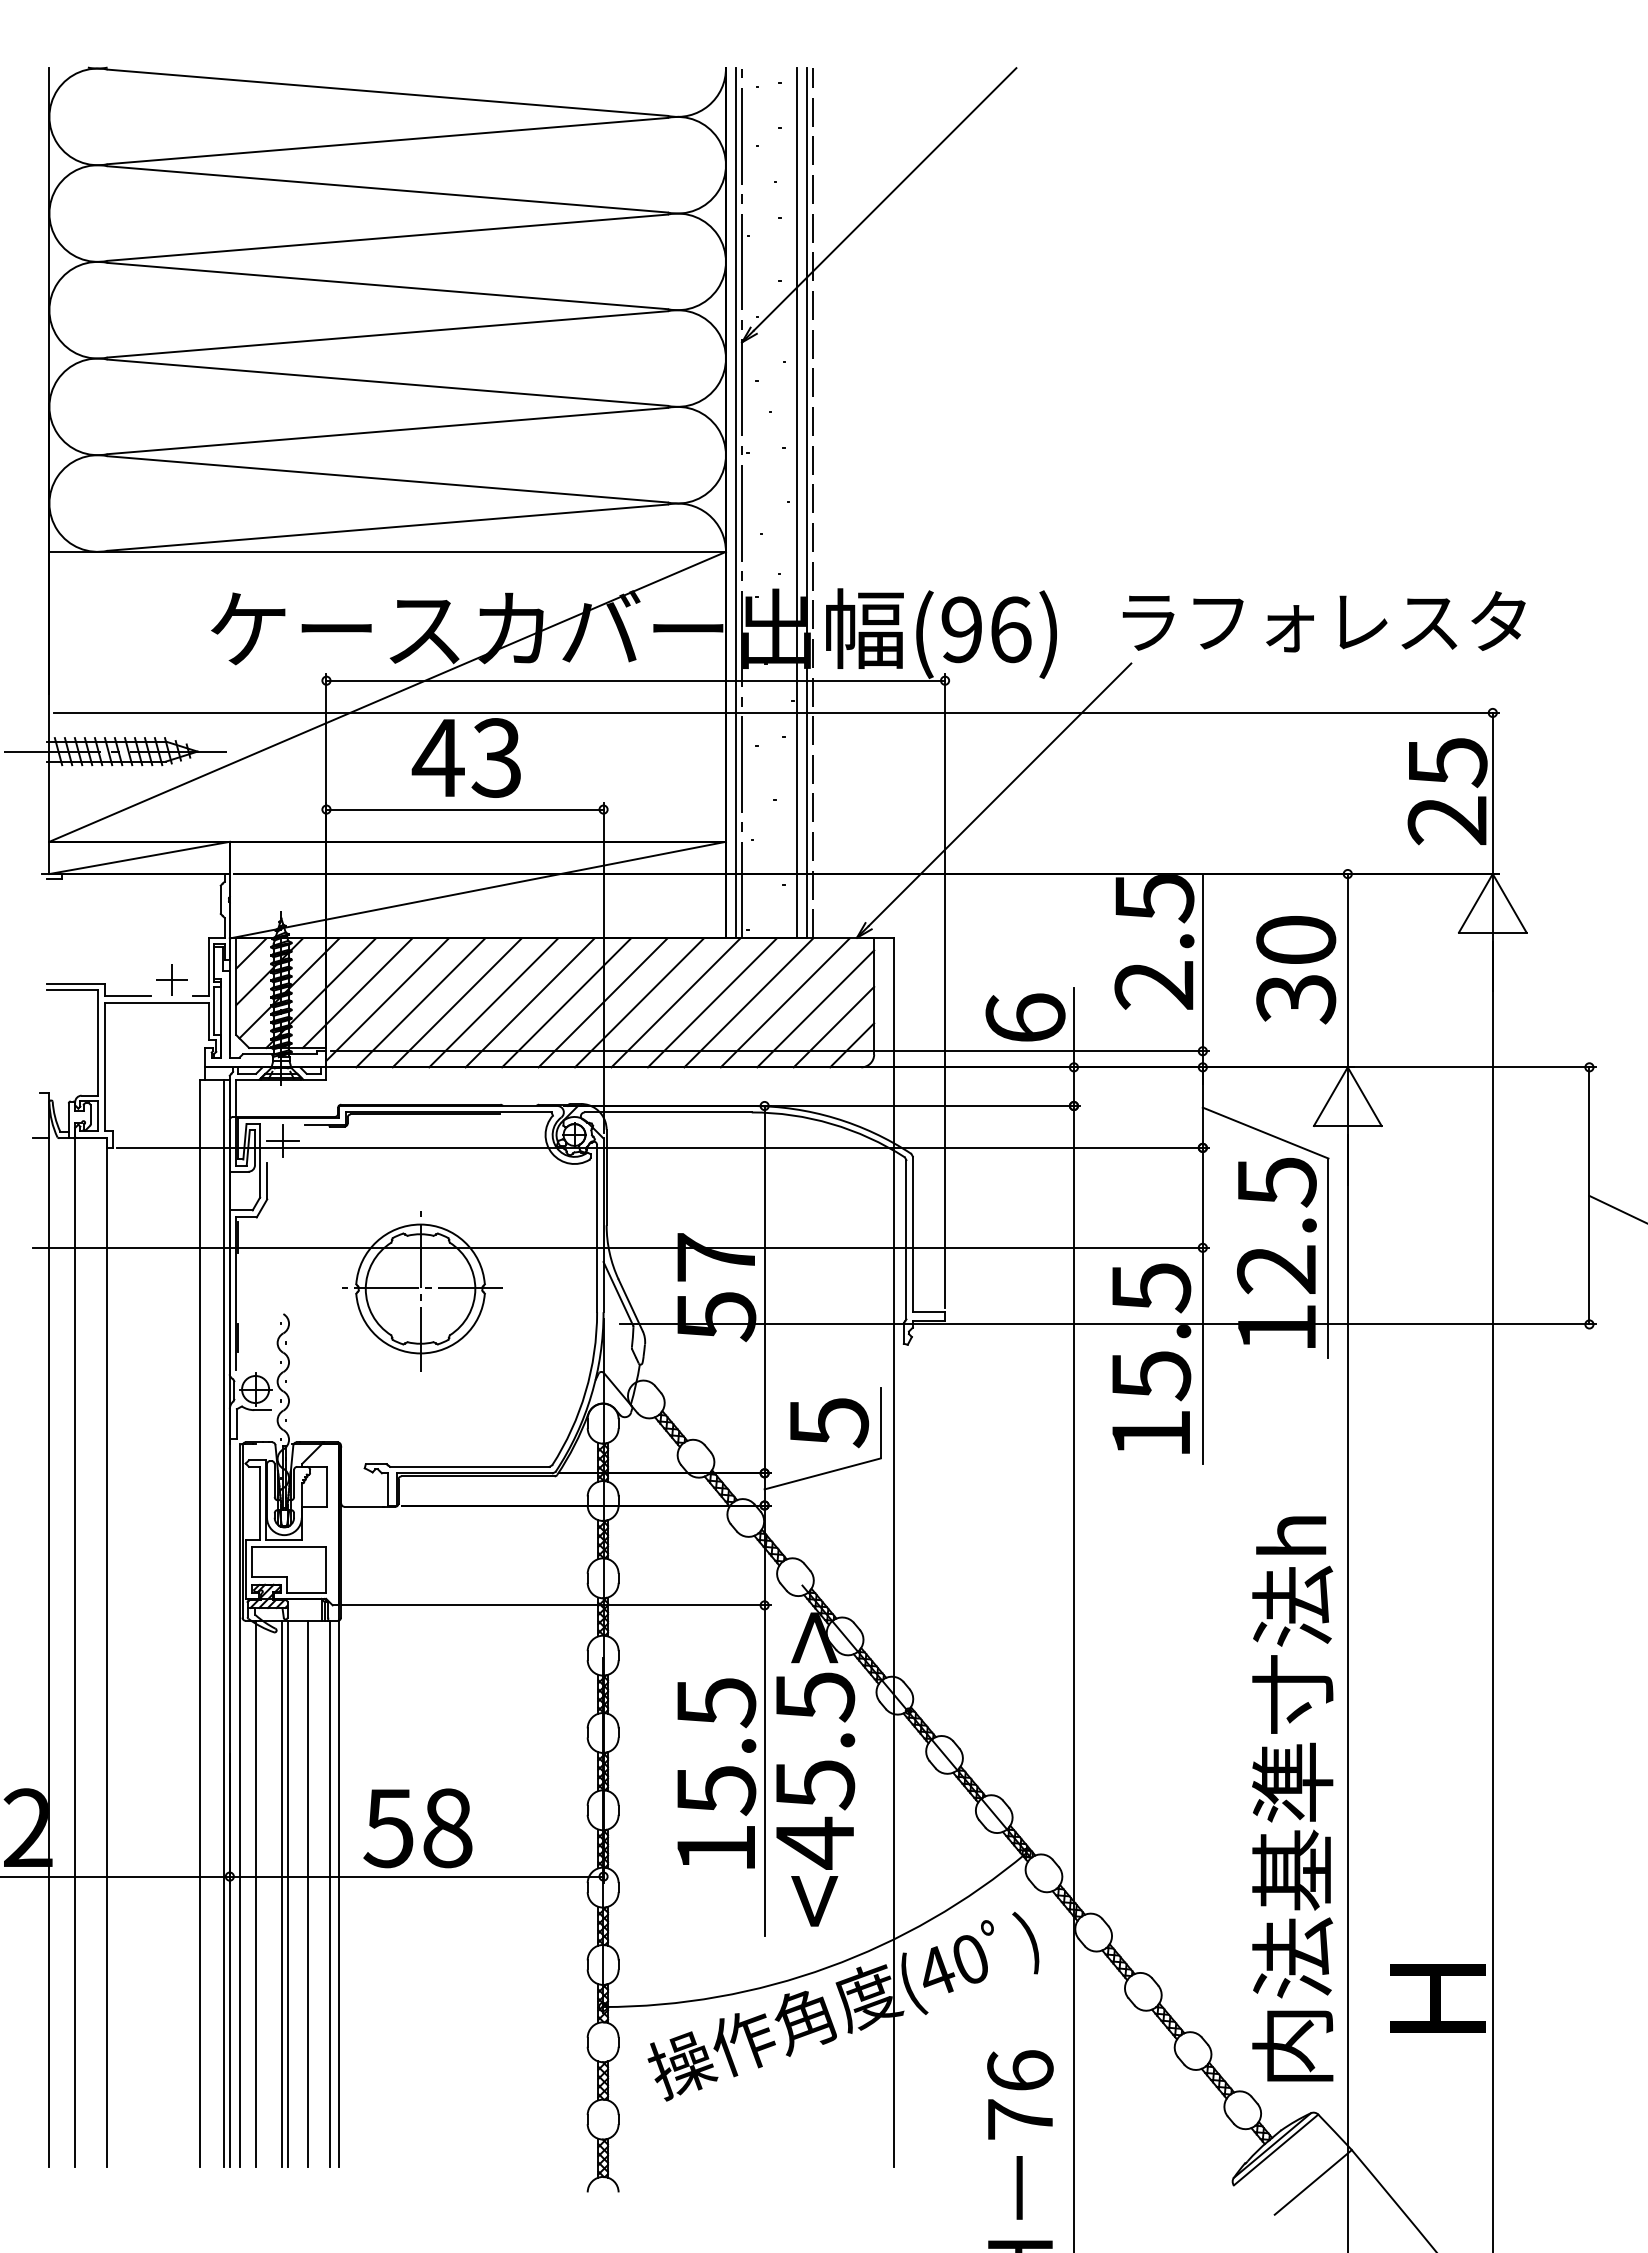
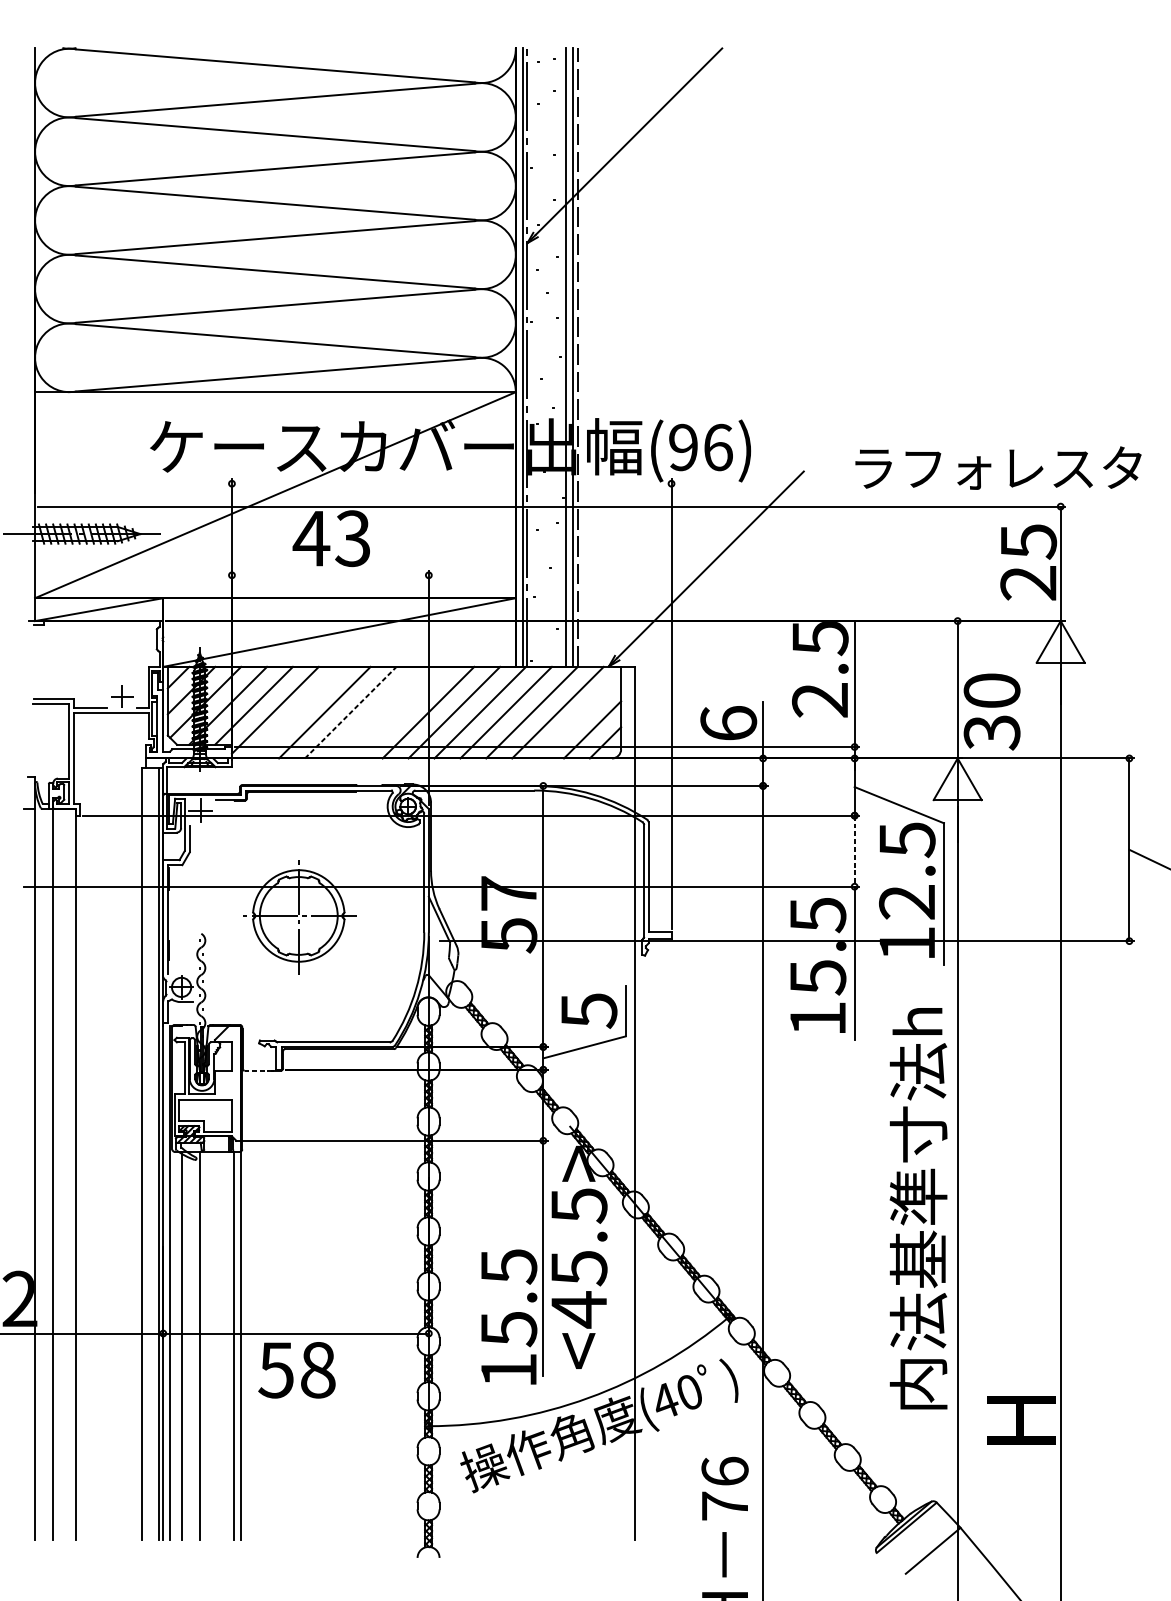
text: (1323, 621) -> (998, 467), moved
line: (635, 680) -> (451, 483), removed
line: (464, 809) -> (330, 575), removed
text: (1296, 970) -> (992, 712), moved
line: (420, 1002) -> (298, 712), removed
line: (494, 1002) -> (351, 712), solid -> dashed
line: (529, 1002) -> (376, 712), removed
line: (566, 1002) -> (402, 712), removed
line: (815, 1008) -> (579, 716), removed
line: (1202, 1197) -> (854, 850), solid -> dashed
line: (363, 1506) -> (258, 1070), solid -> dashed
text: (716, 1773) -> (509, 1317), moved
text: (1292, 1798) -> (918, 1208), moved
text: (417, 1828) -> (296, 1370), moved
line: (287, 1893) -> (204, 1345), removed
line: (308, 1893) -> (219, 1345), removed

